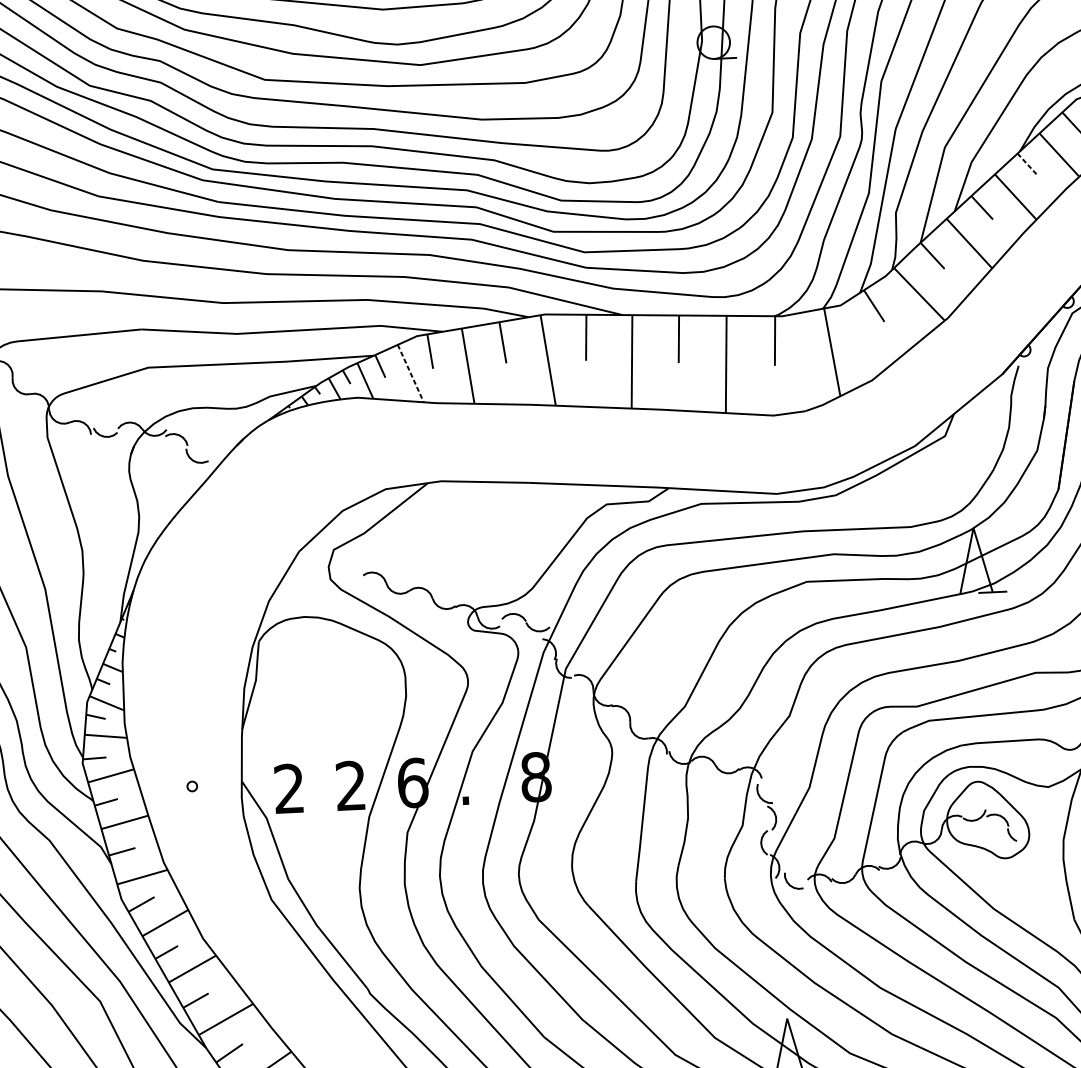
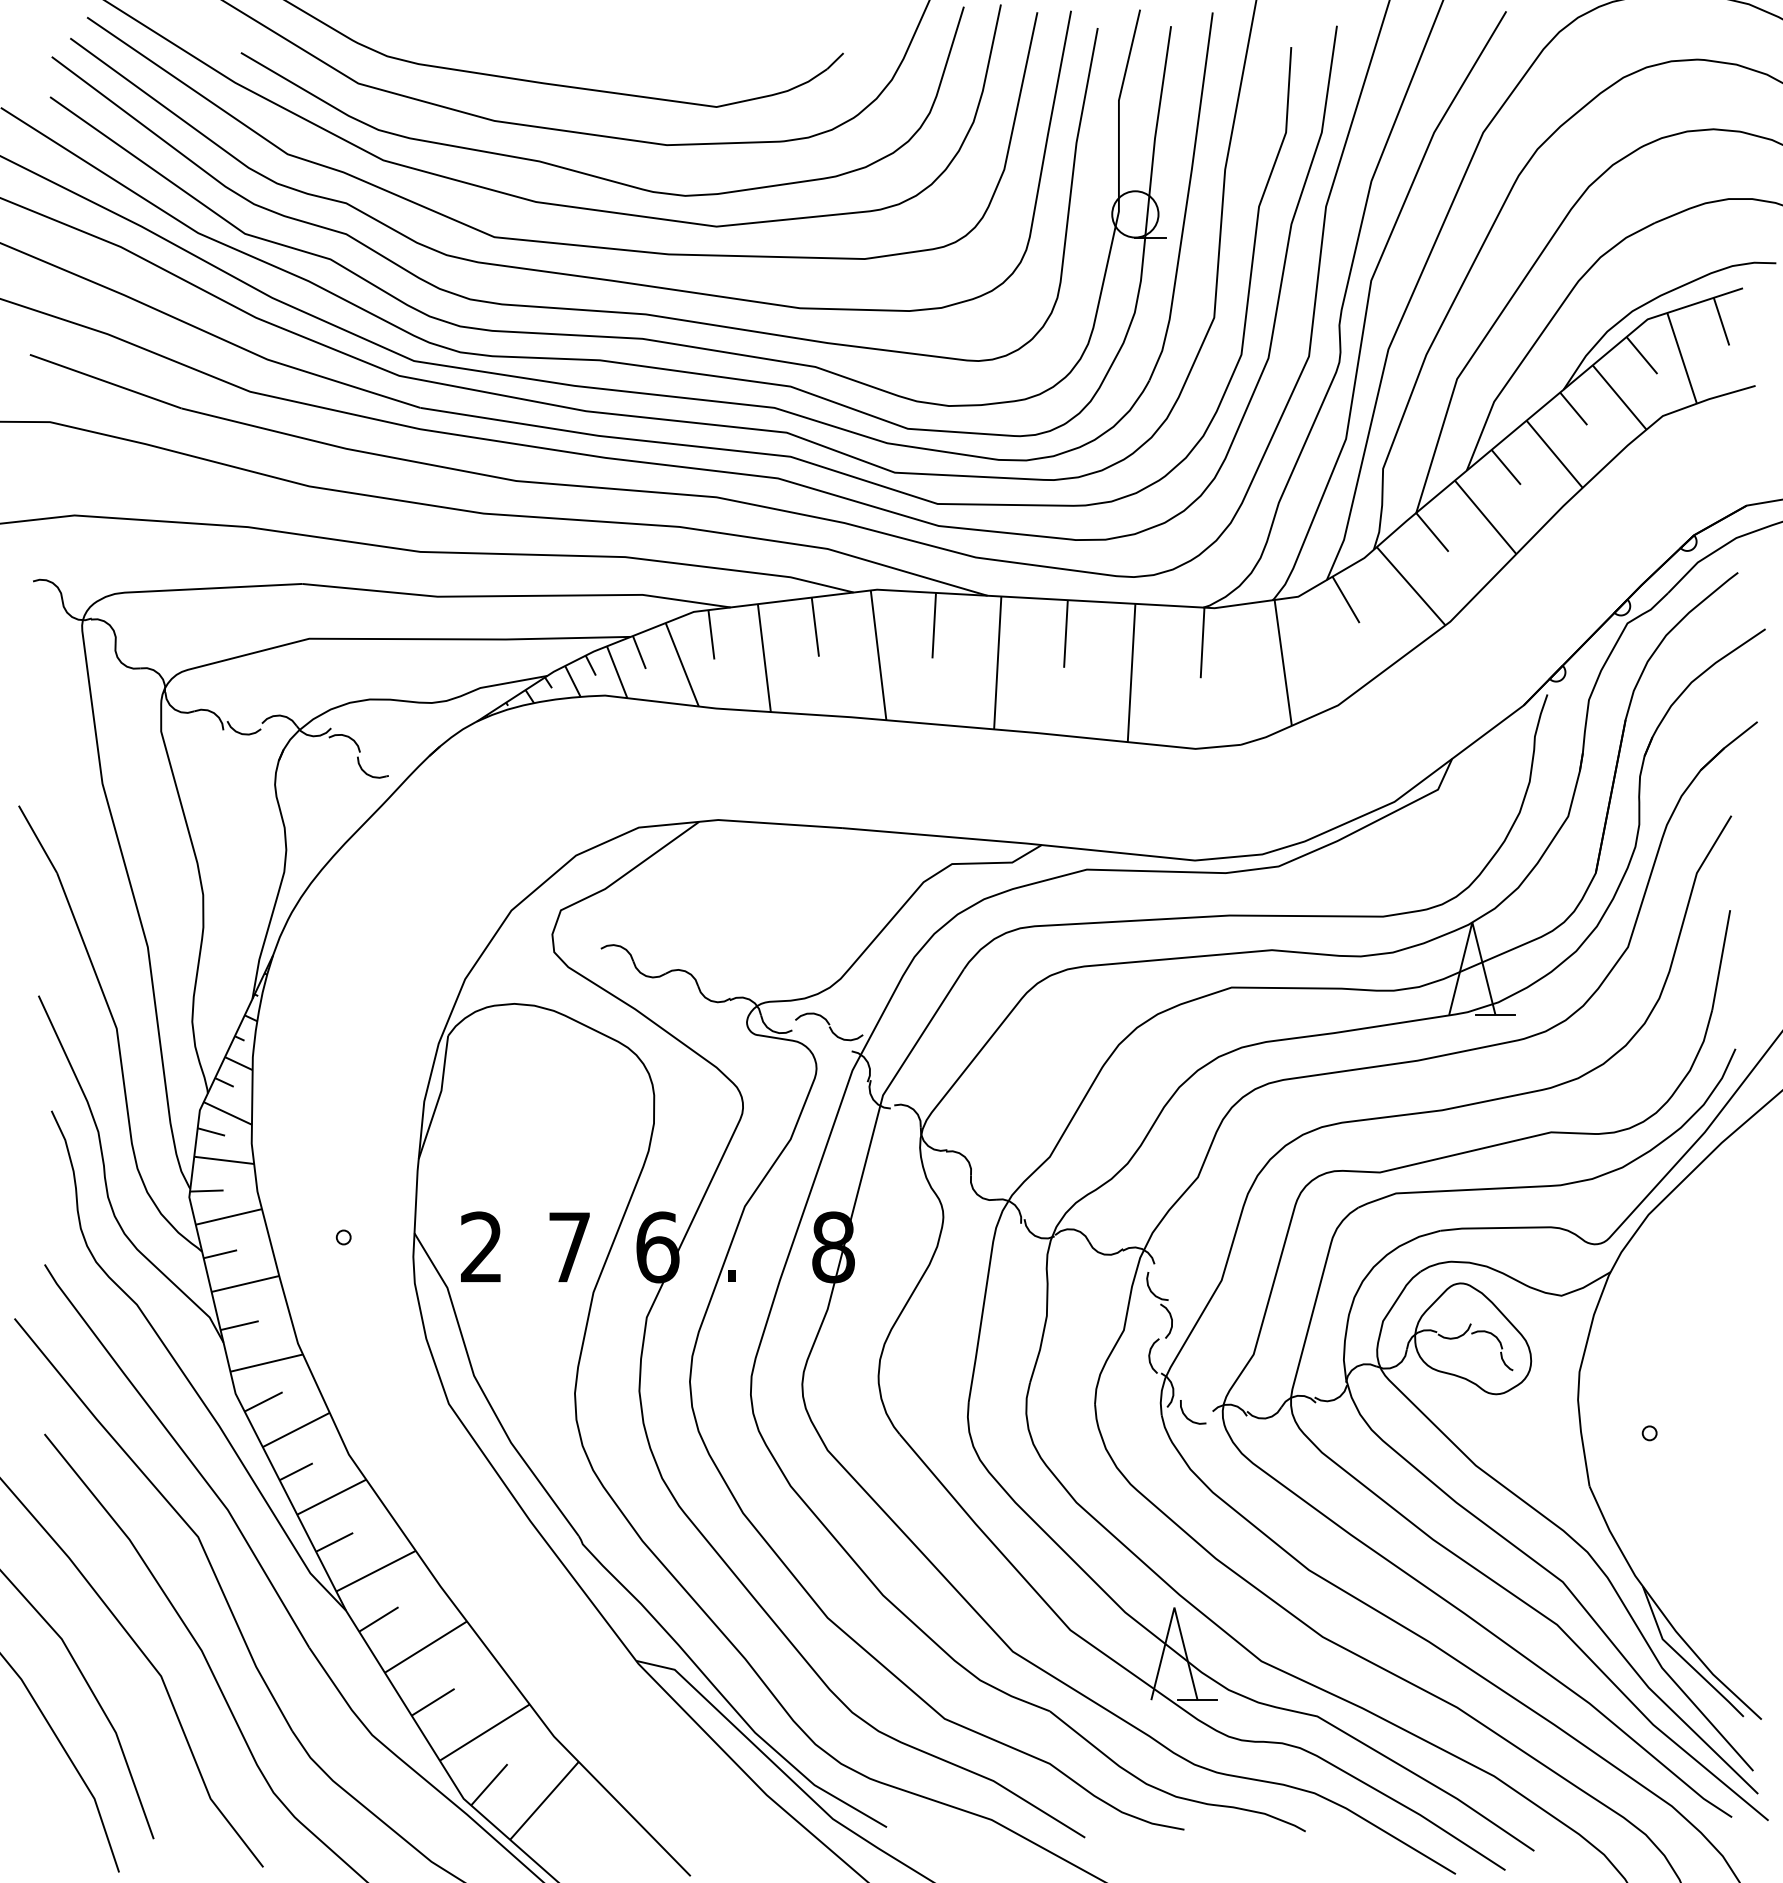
line: (1028, 165) -> (1574, 409), dashed -> solid
line: (410, 373) -> (682, 664), dashed -> solid
text: (350, 785) -> (568, 1246), 2 -> 7

